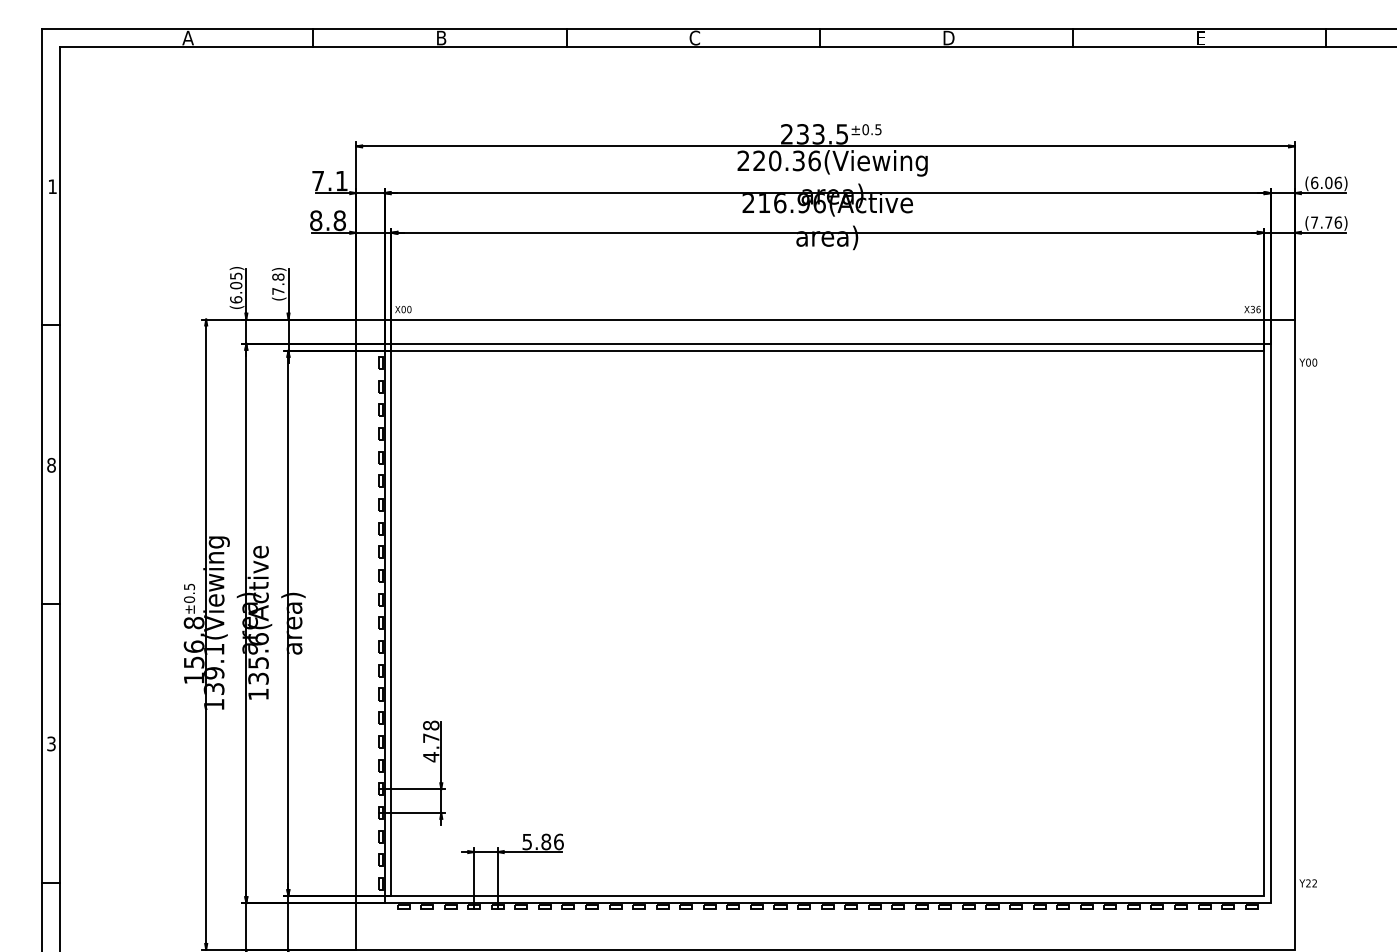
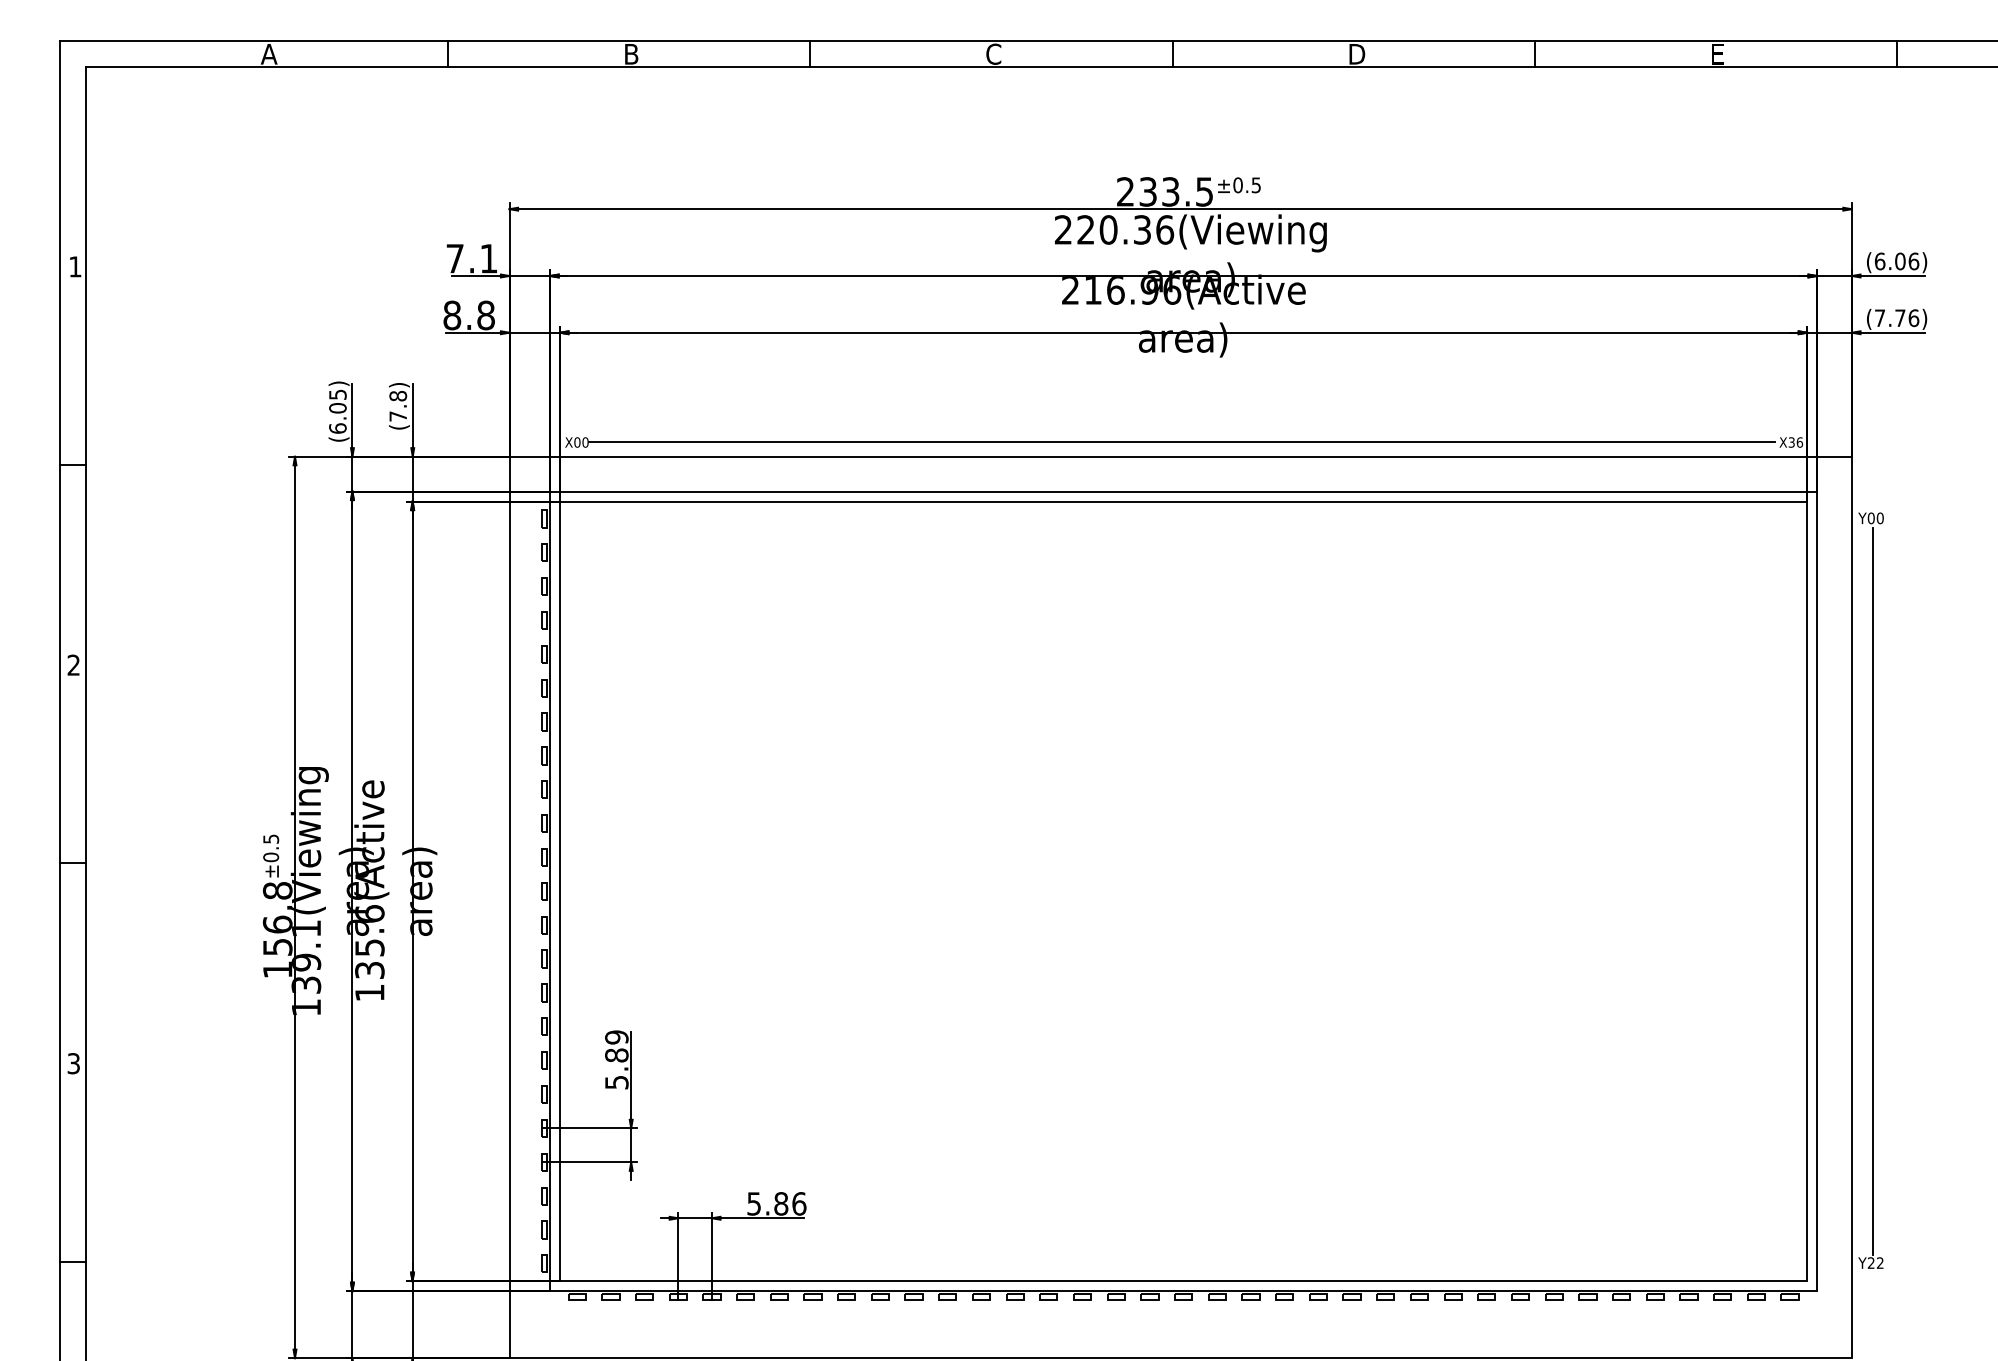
line: (826, 309) -> (1182, 442), added
text: (51, 465) -> (73, 665), 8 -> 2
line: (1309, 623) -> (1872, 891), added
text: (431, 741) -> (617, 1060), 4.78 -> 5.89

